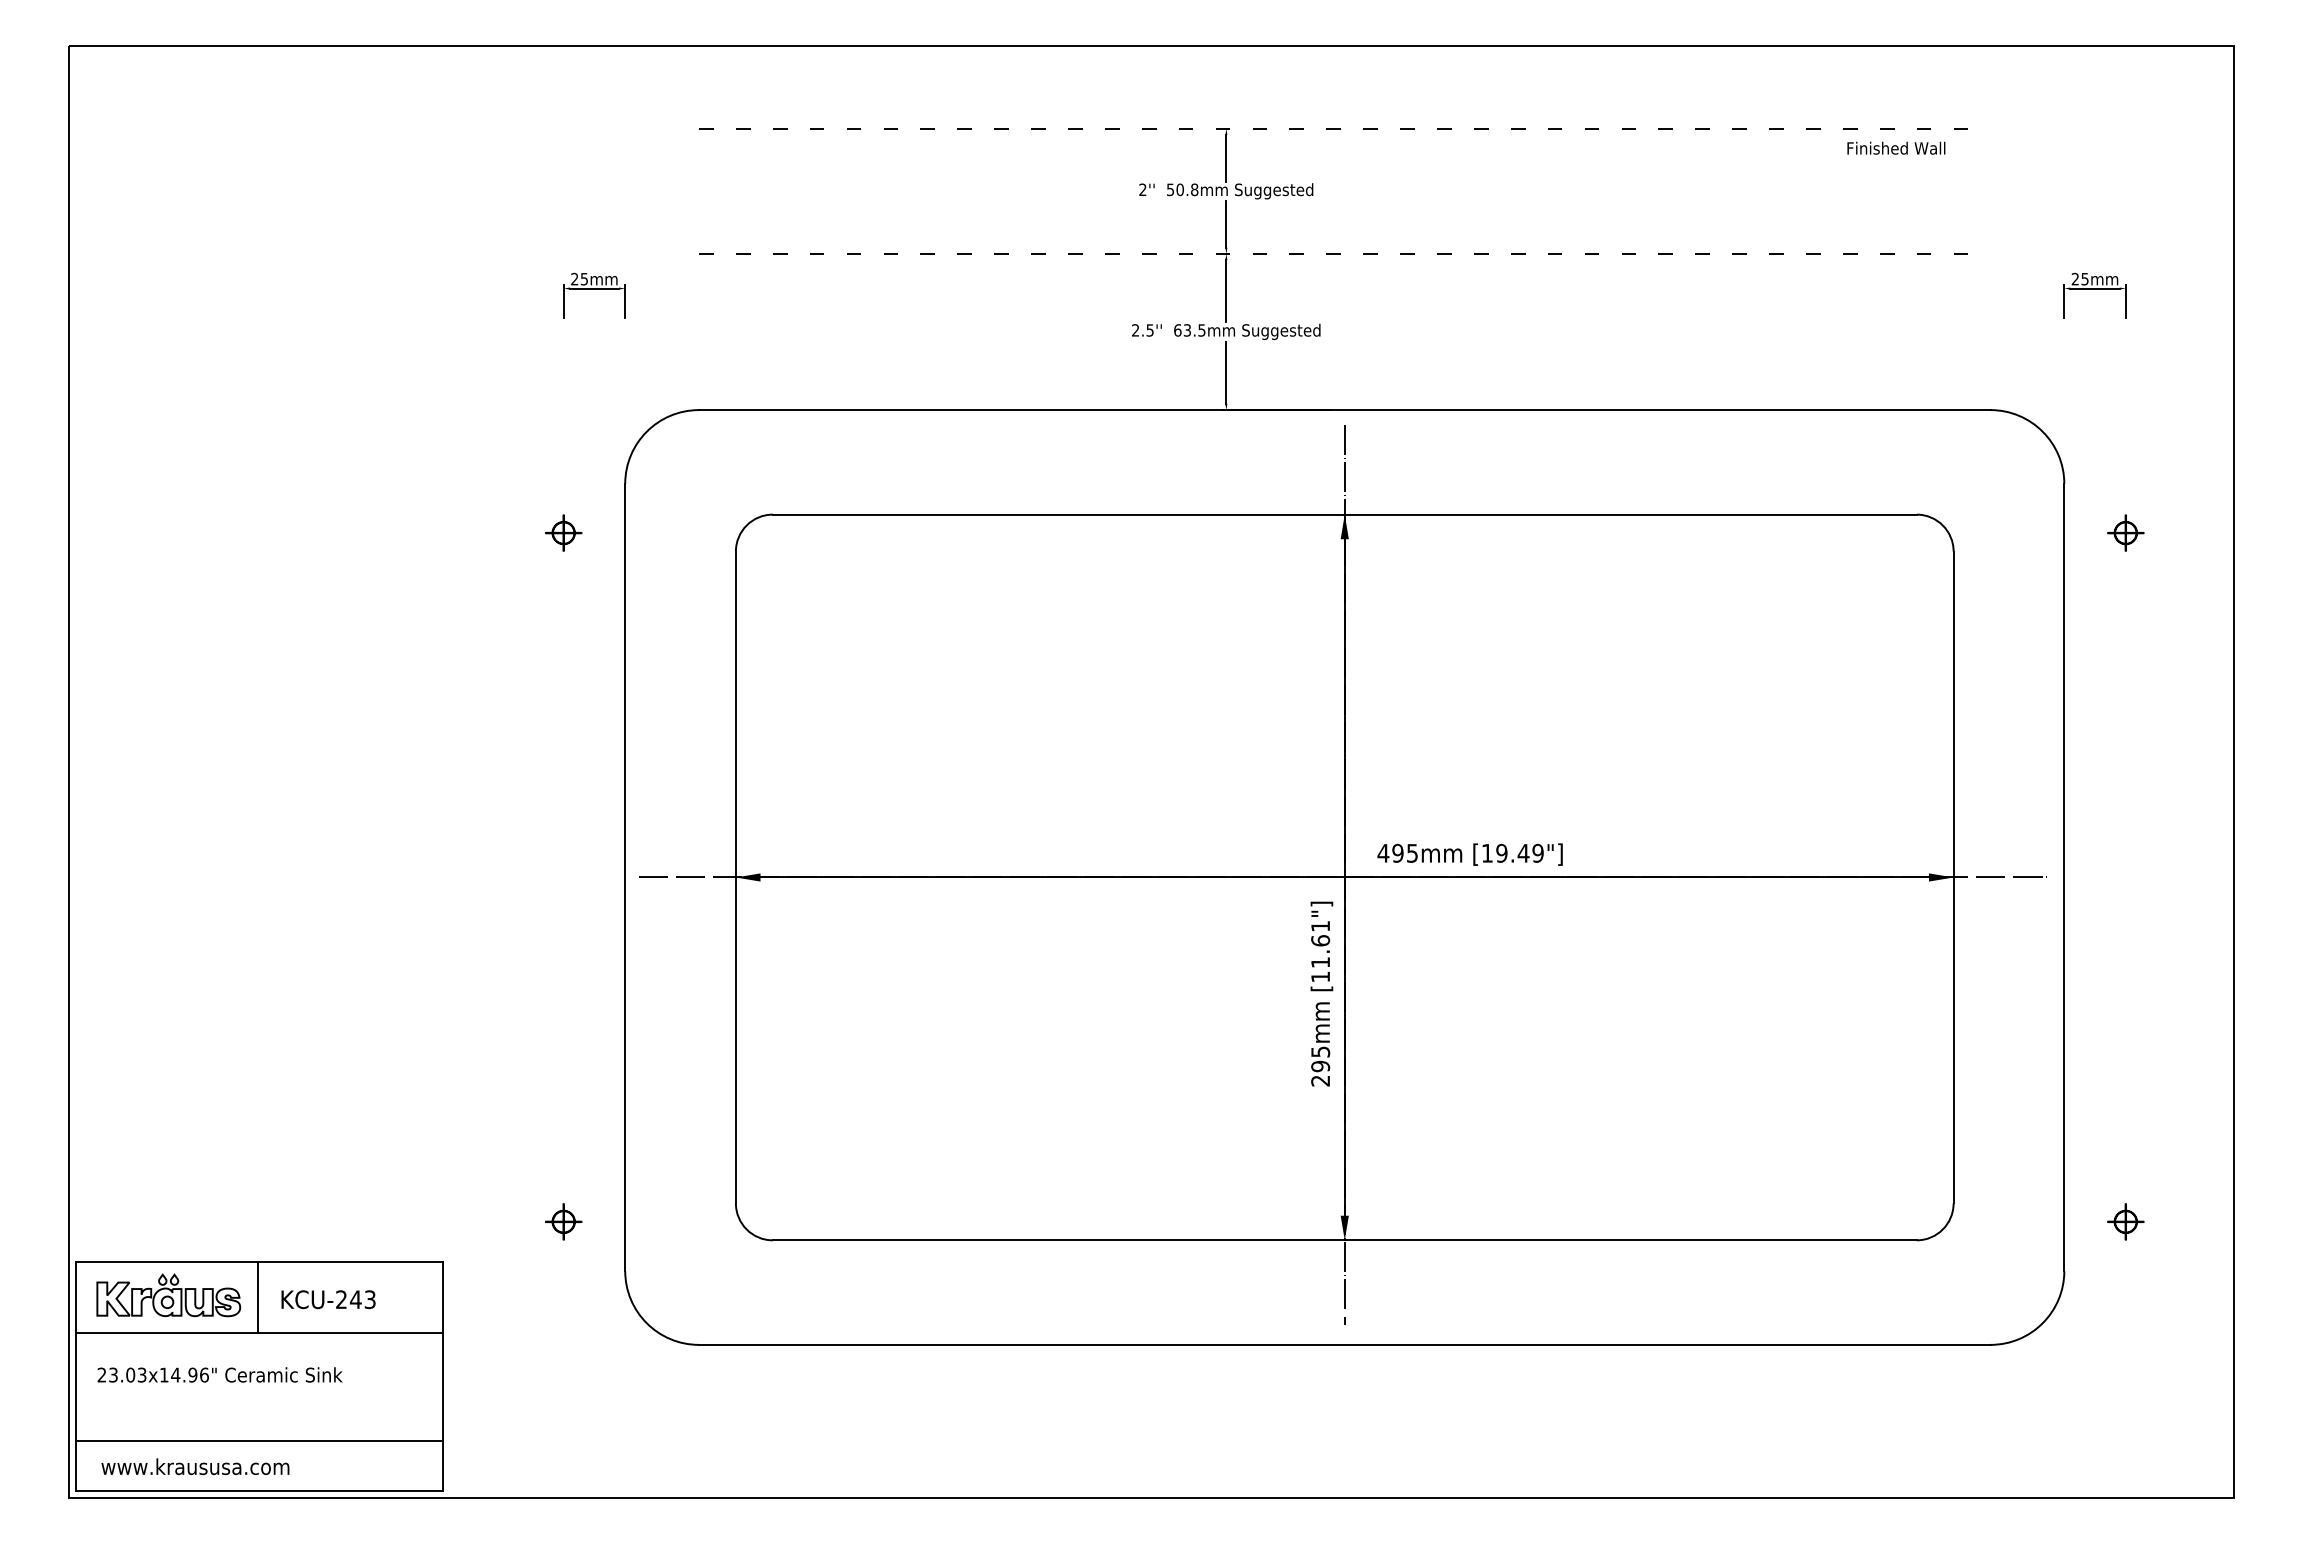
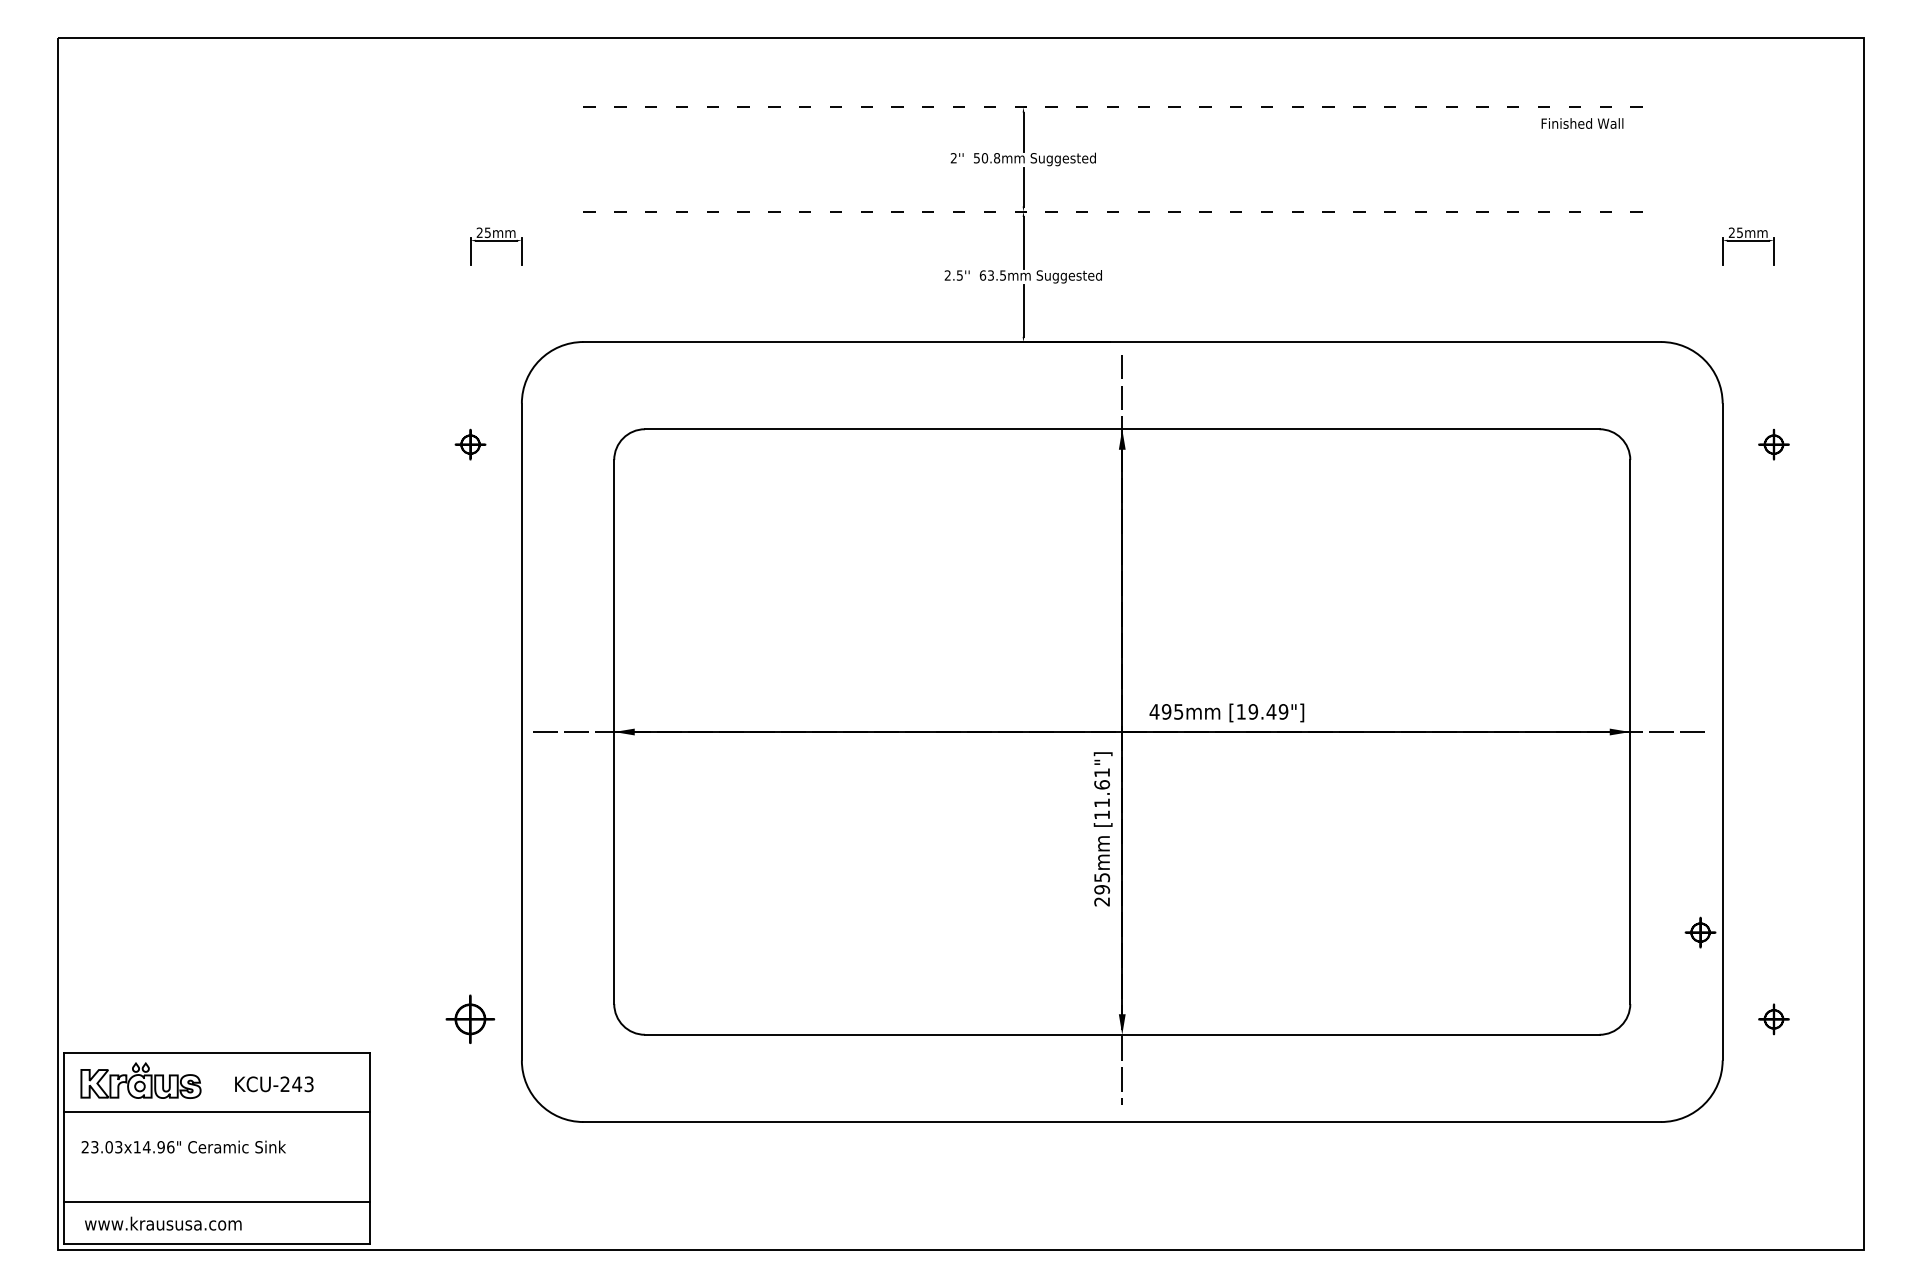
part: (2037, 1117) -> (1700, 932), added
part: (563, 1221) -> (470, 1019), size x1.6
line: (257, 1297) -> (215, 1082), removed

